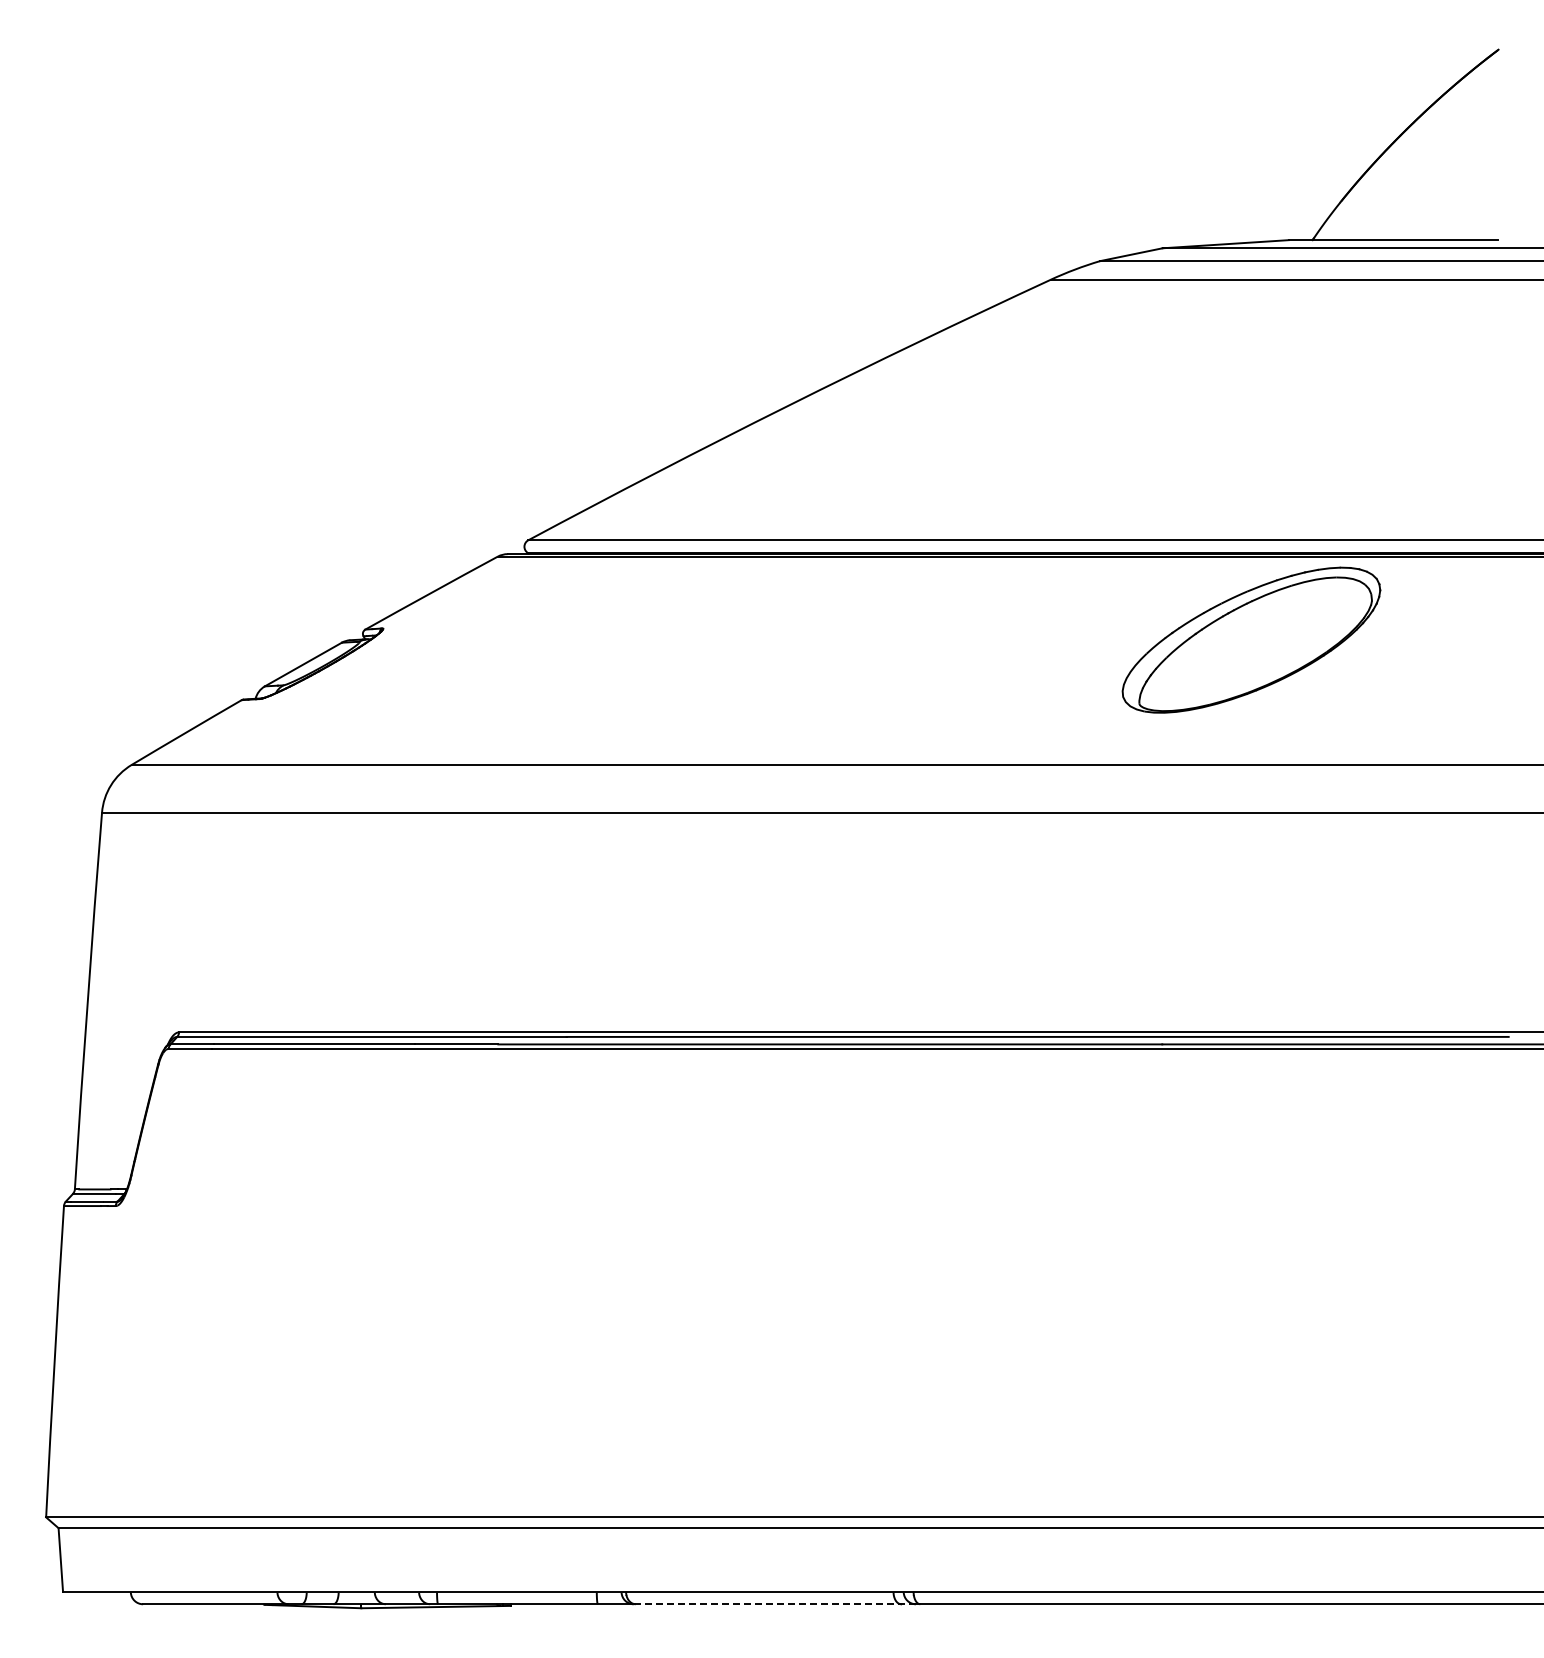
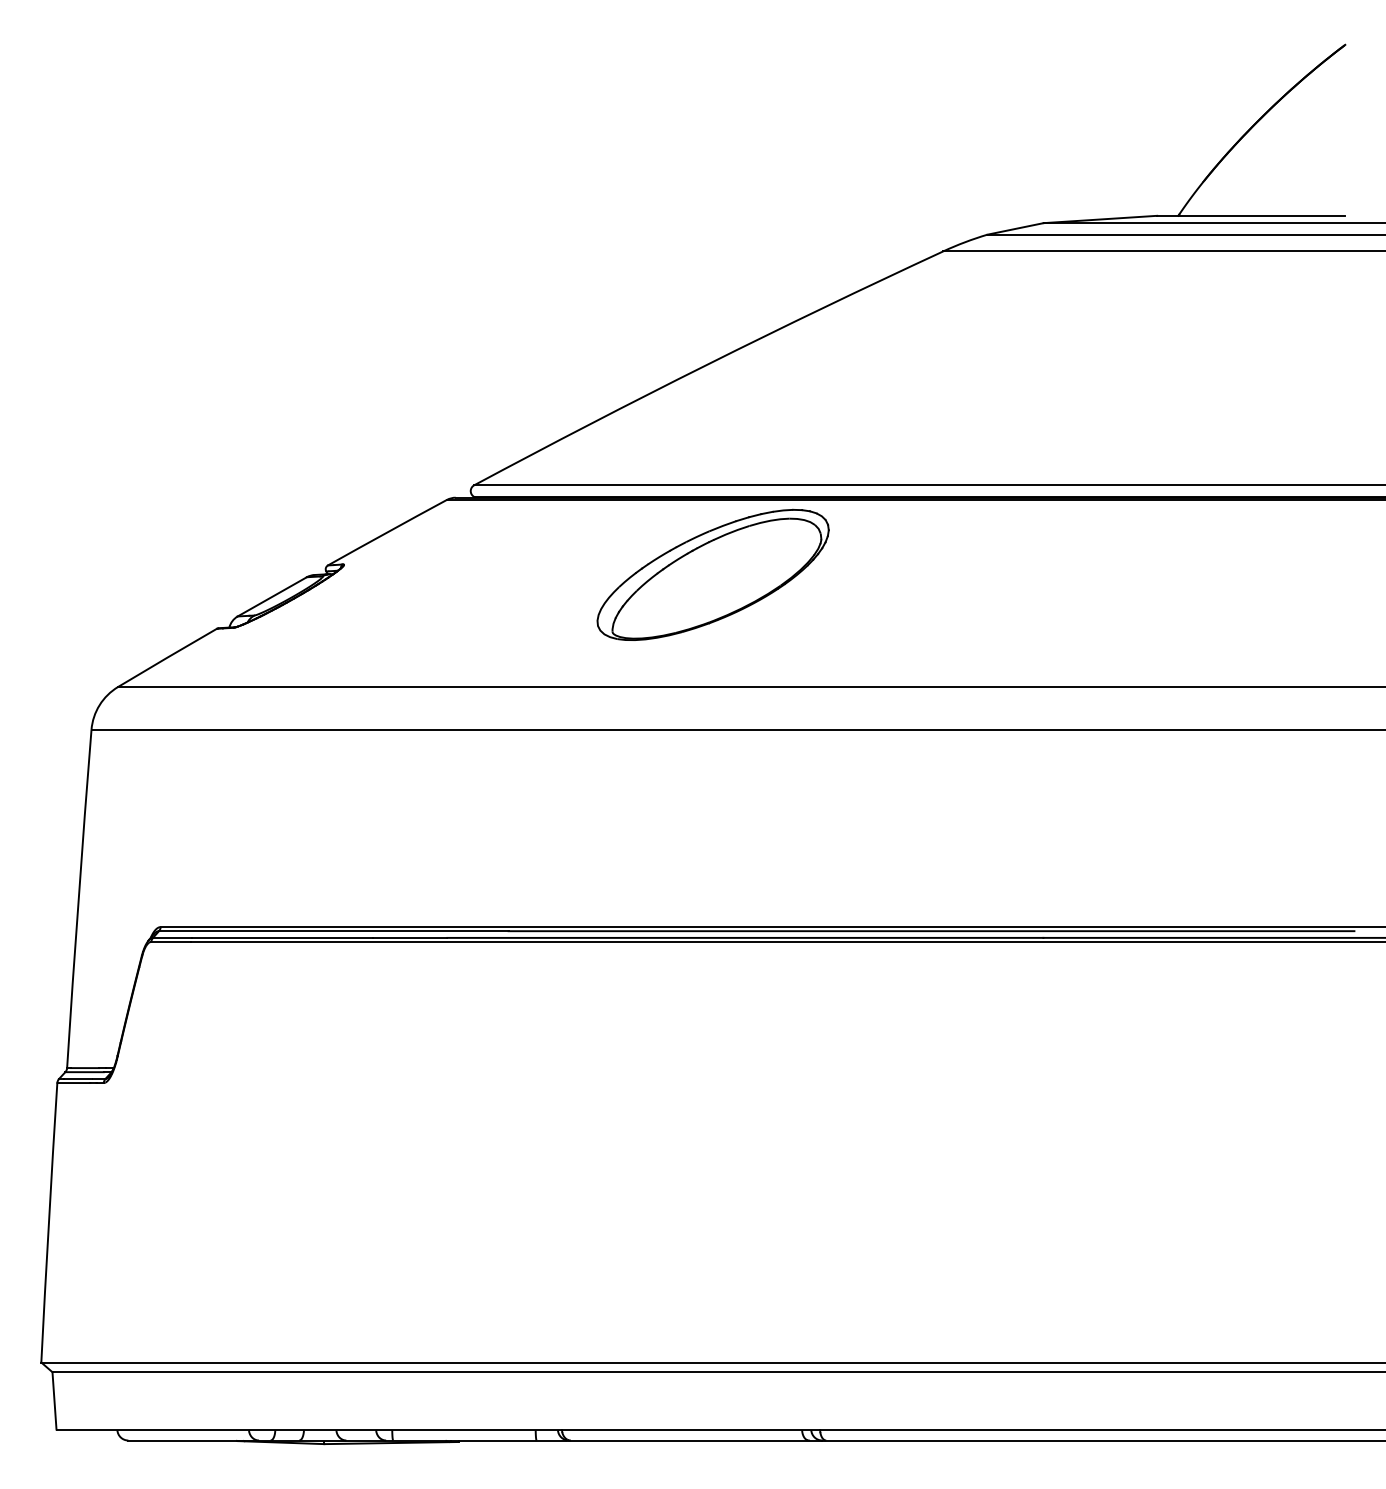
part: (1251, 639) -> (713, 574), moved
line: (774, 1604) -> (695, 1440), dashed -> solid

